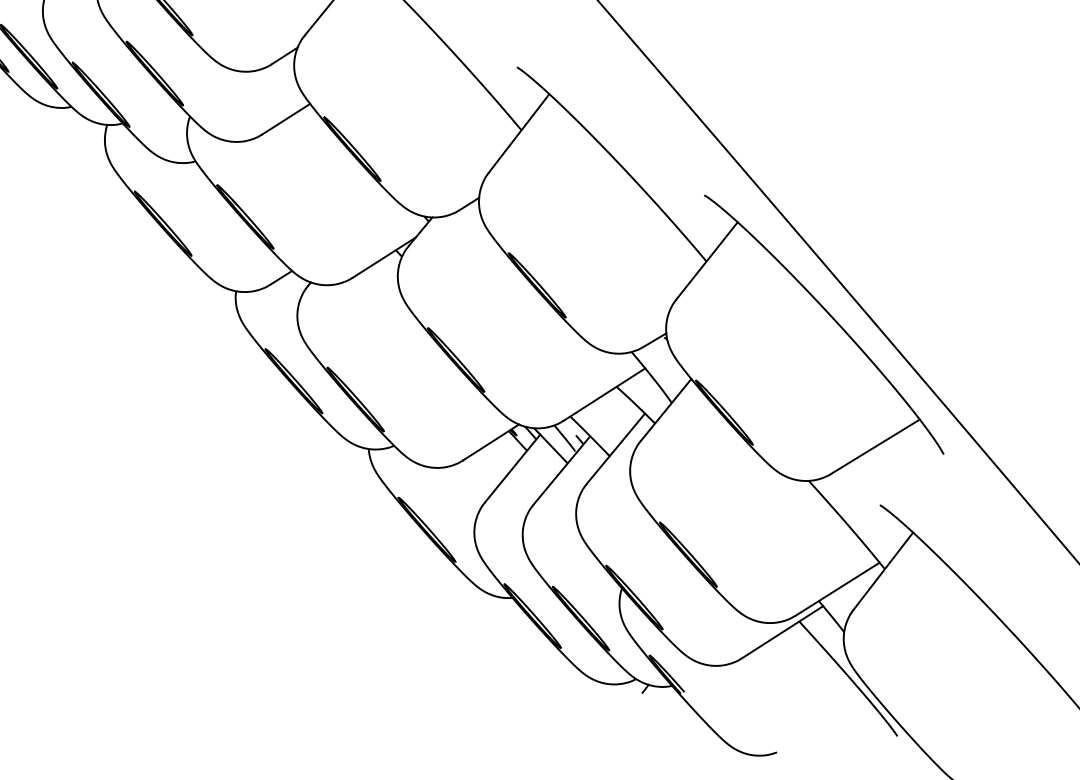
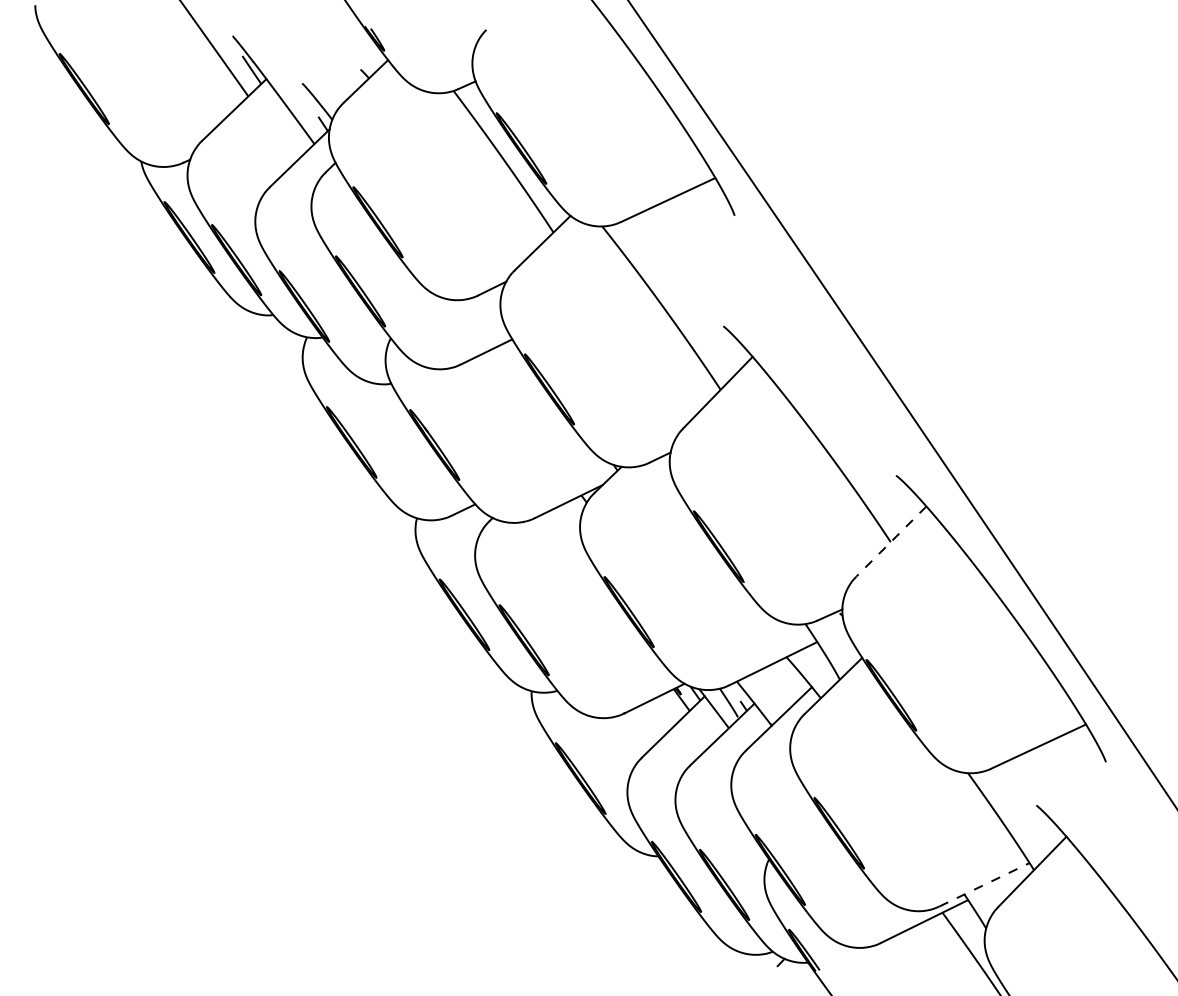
line: (707, 260) -> (891, 541), solid -> dashed
line: (837, 588) -> (984, 884), solid -> dashed

